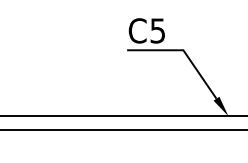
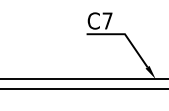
text: (157, 30) -> (107, 20), C5 -> C7

